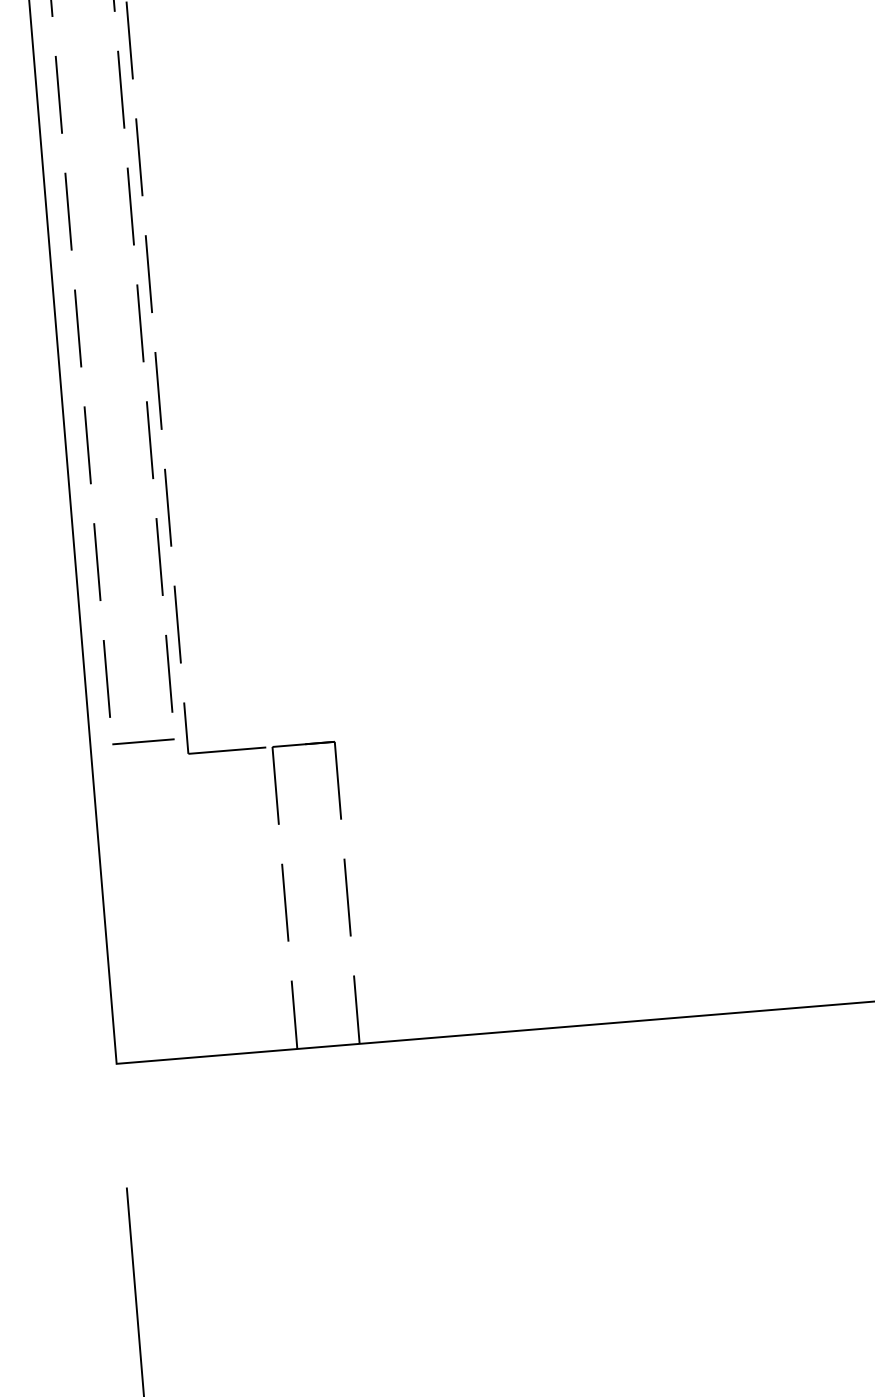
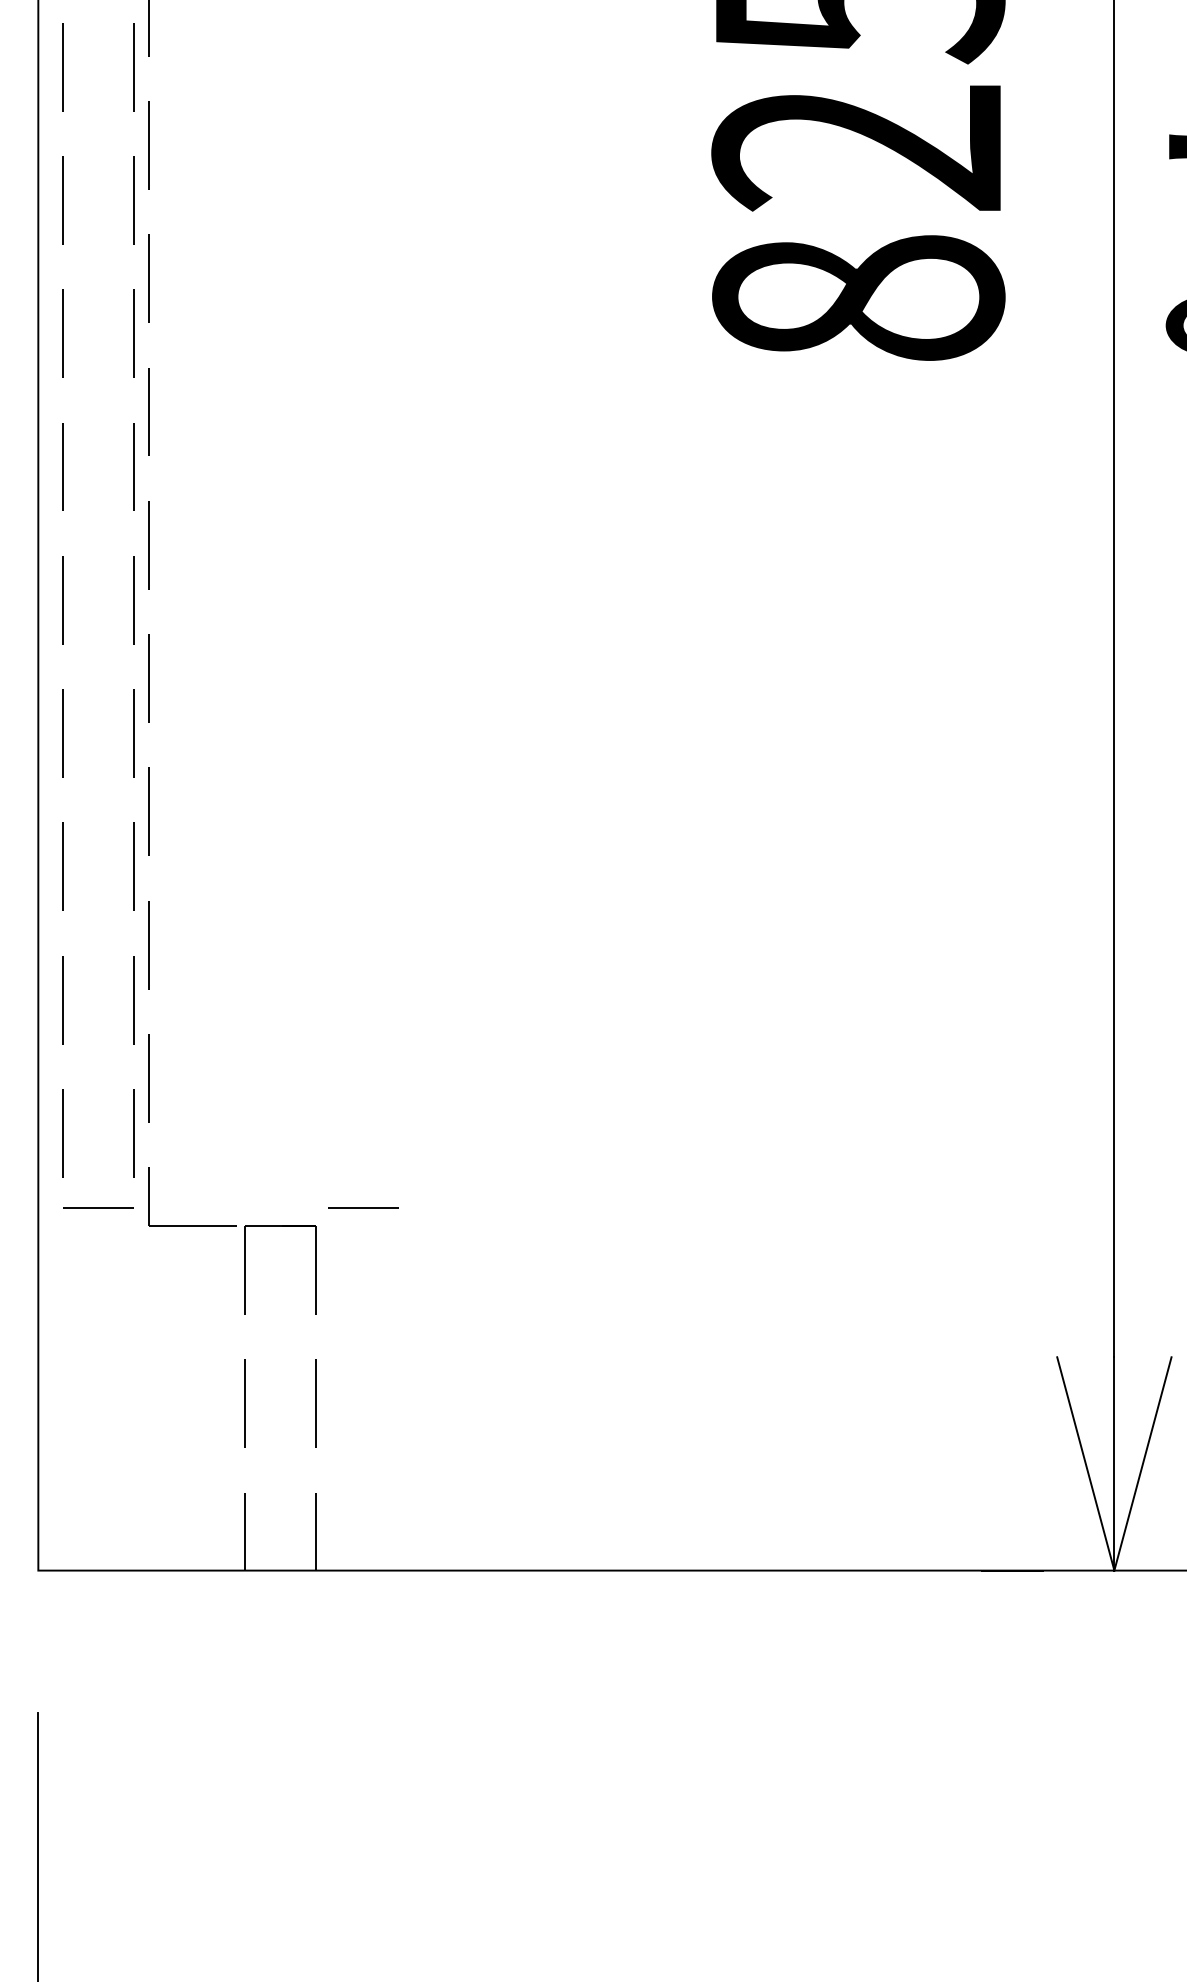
line: (375, 722) -> (363, 1207), added

